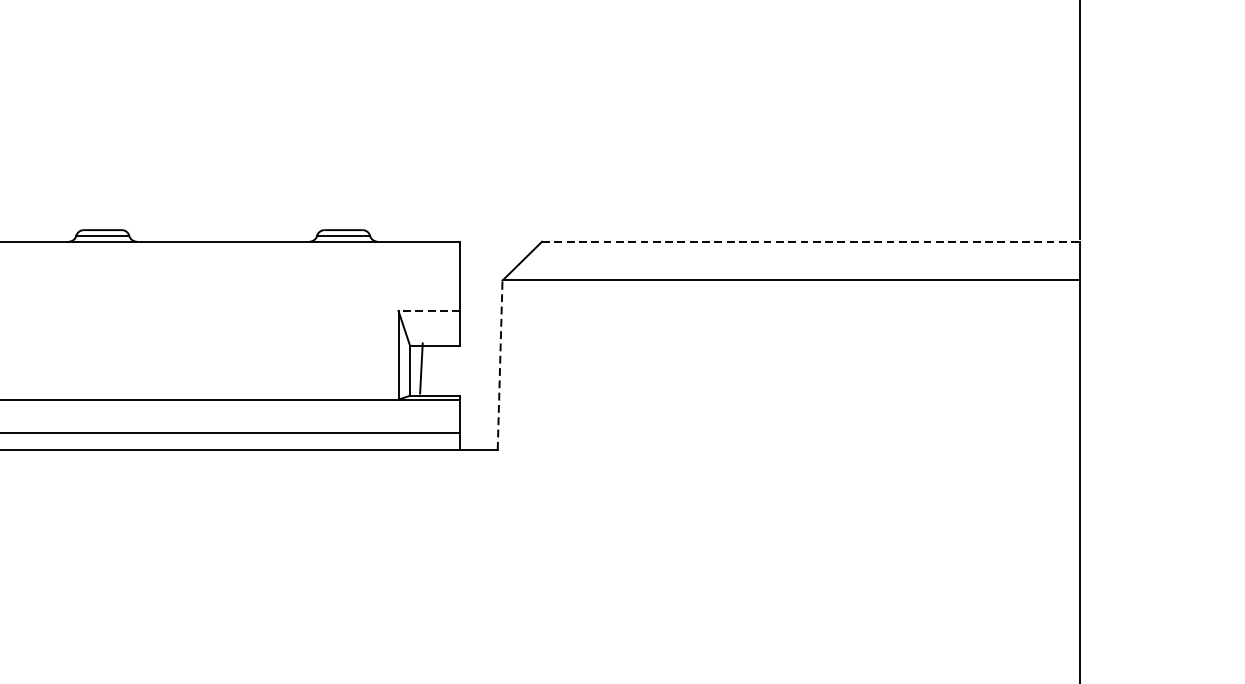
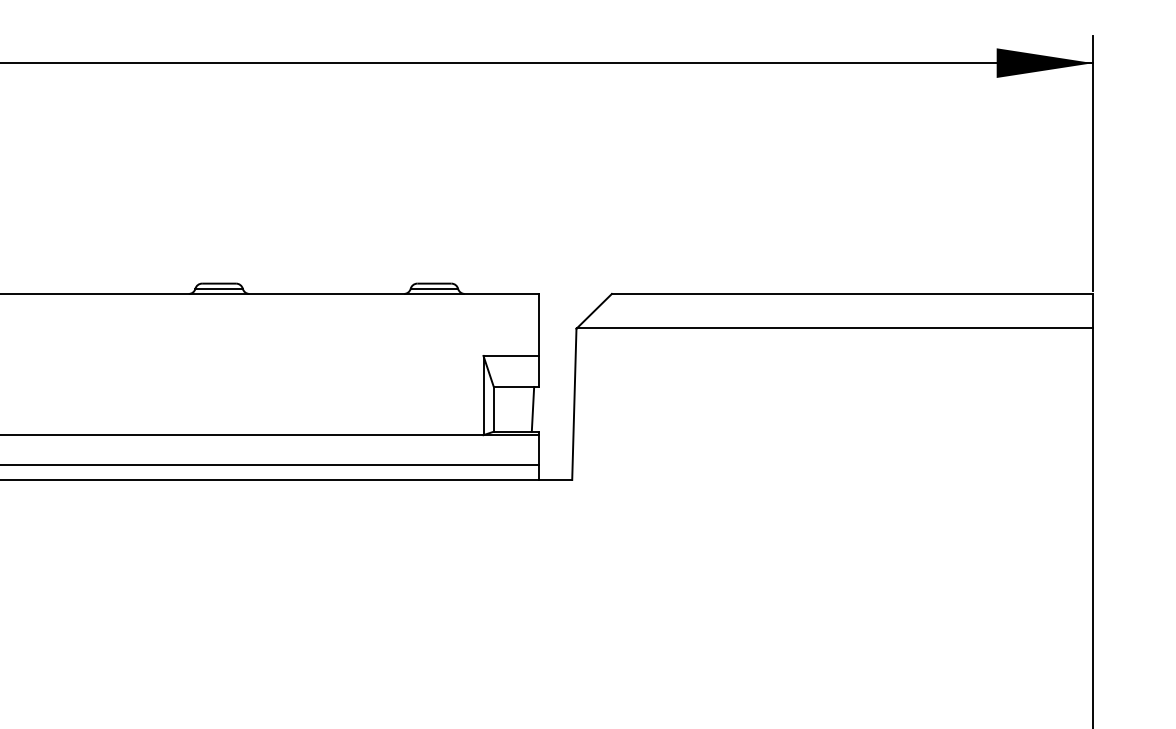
line: (811, 241) -> (852, 293), dashed -> solid
line: (429, 310) -> (511, 355), dashed -> solid
line: (500, 365) -> (574, 404), dashed -> solid
line: (420, 367) -> (532, 408), moved

